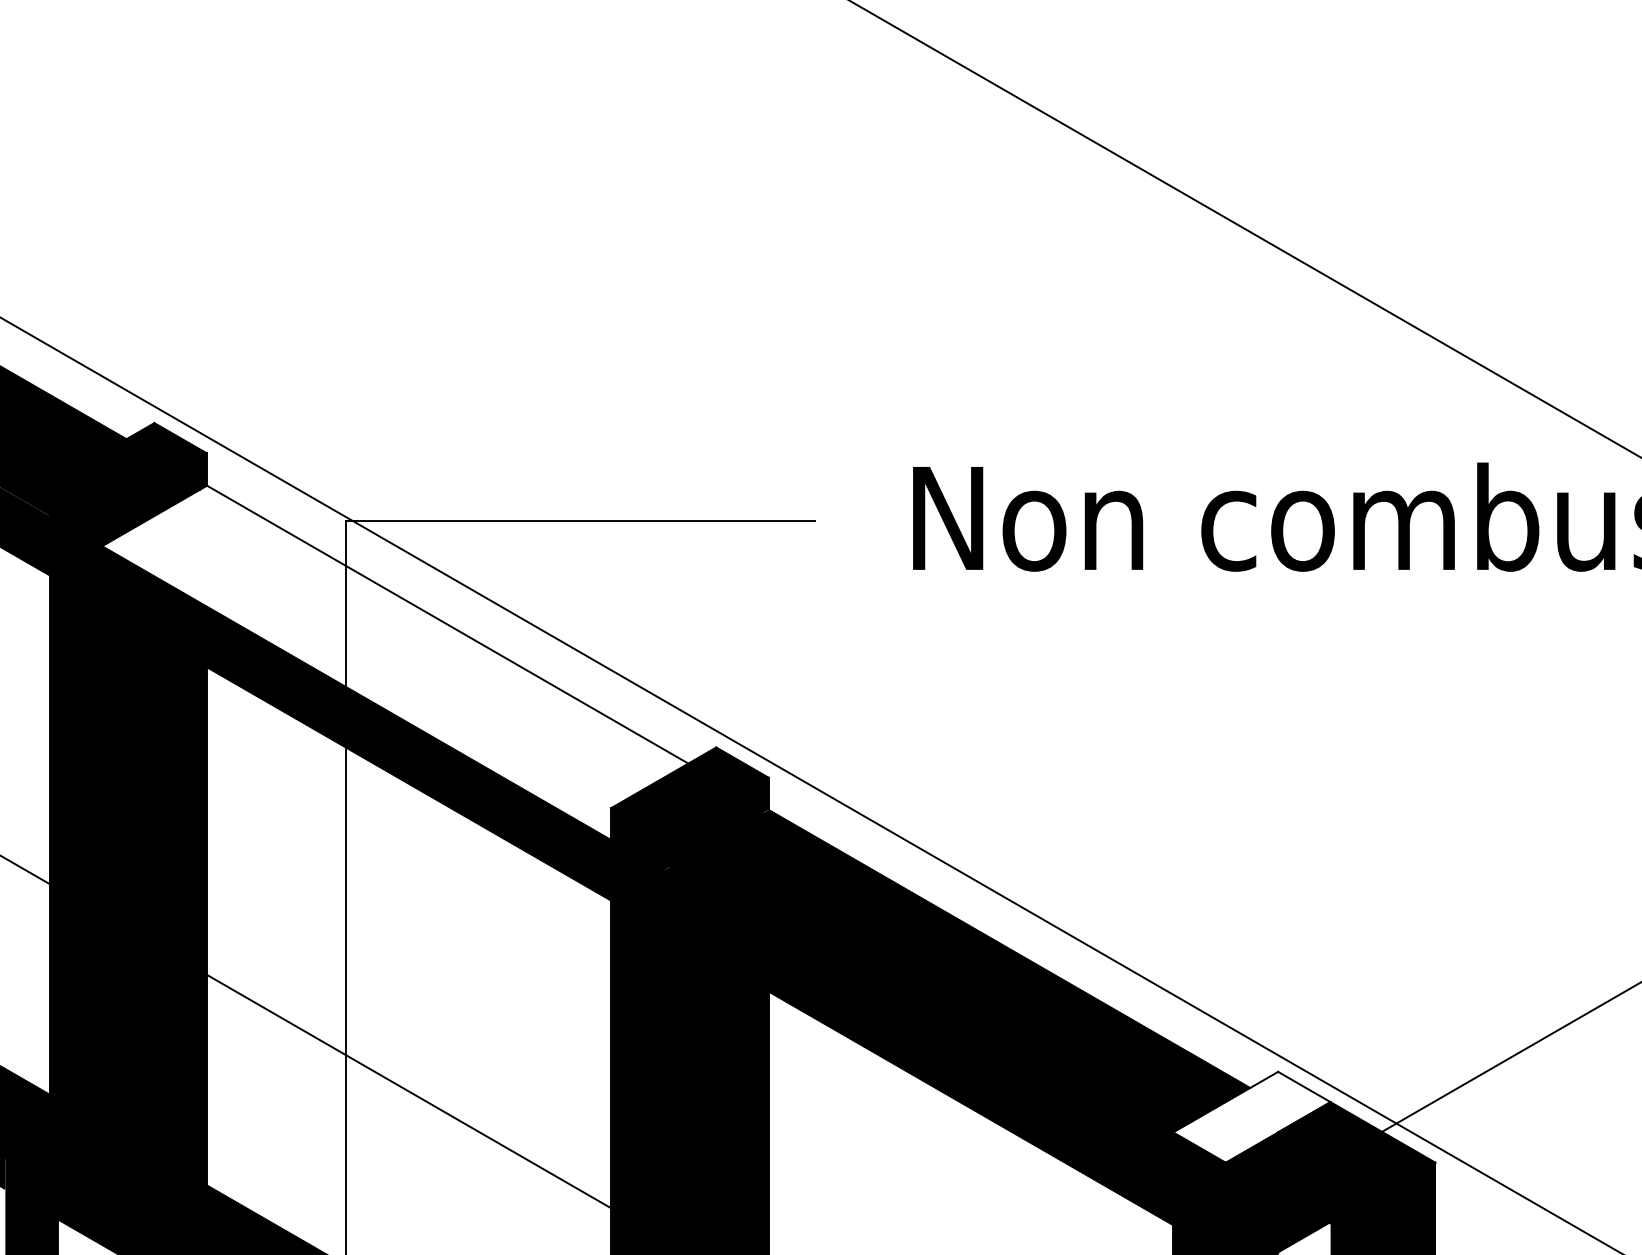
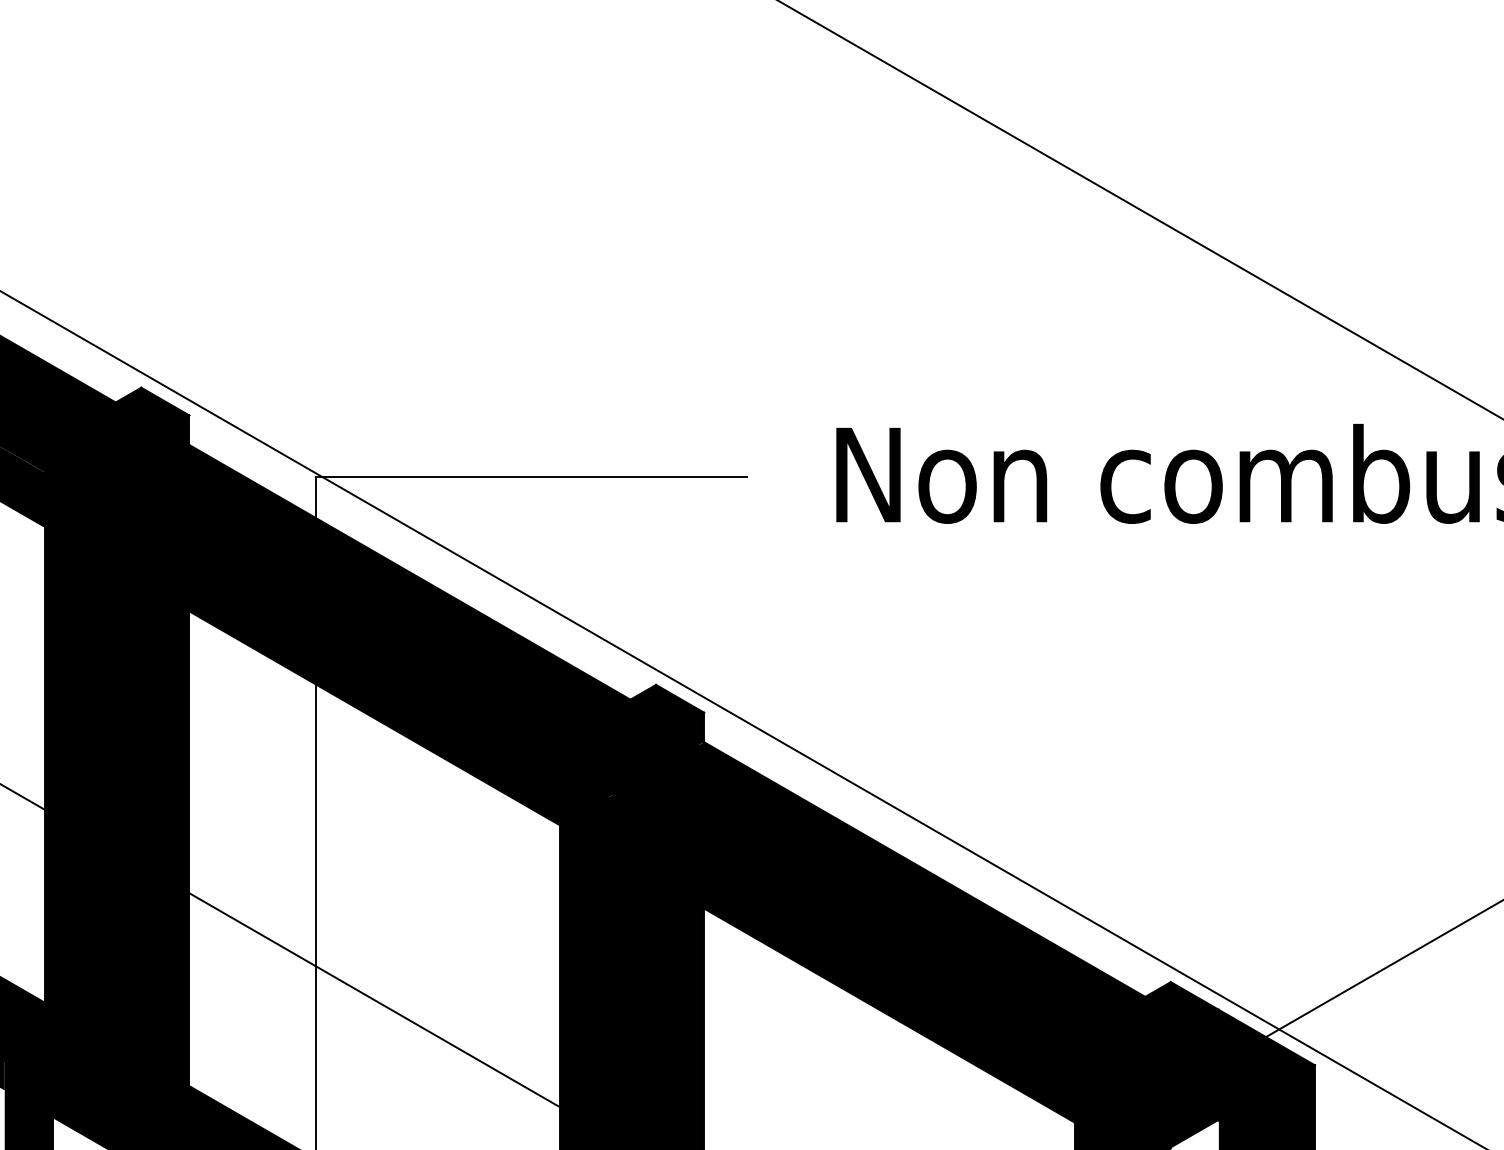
fill: (394, 662) -> (361, 607), added
fill: (1251, 1117) -> (1146, 1023), added

